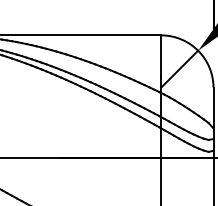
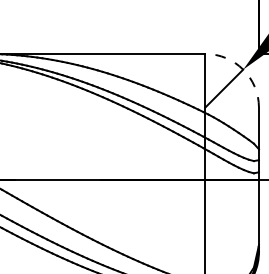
arc: (198, 50) -> (243, 69), solid -> dashed

